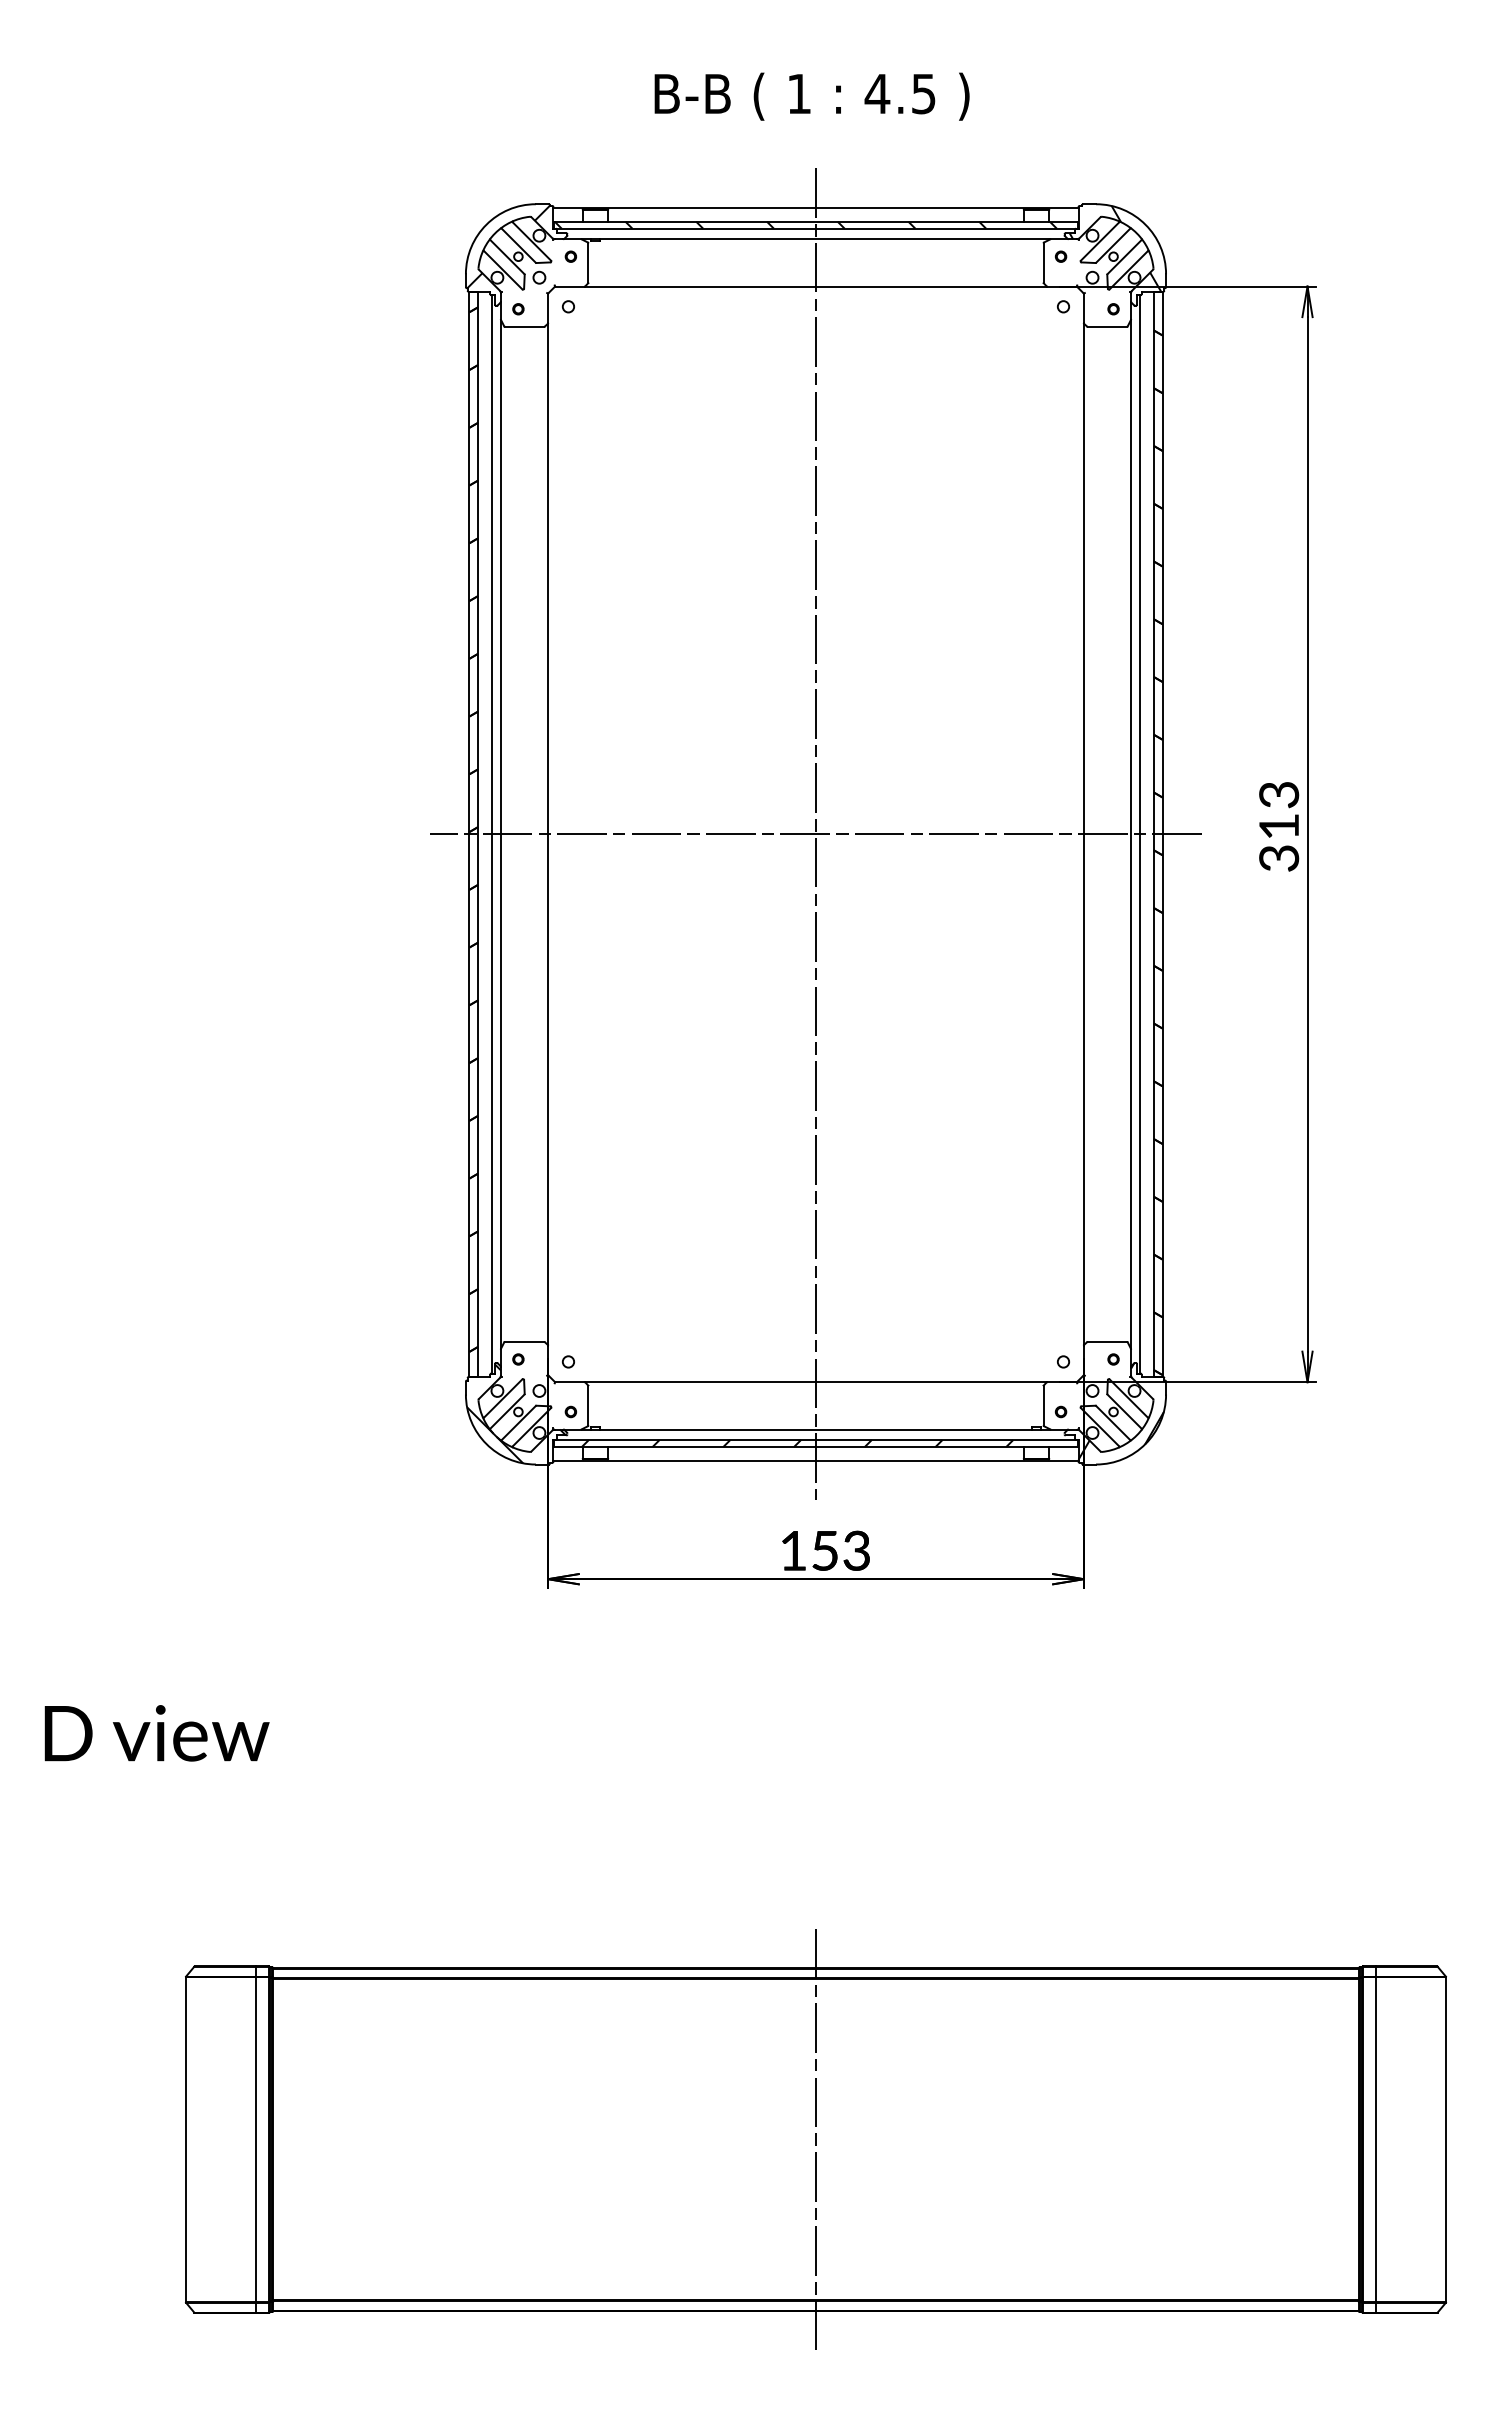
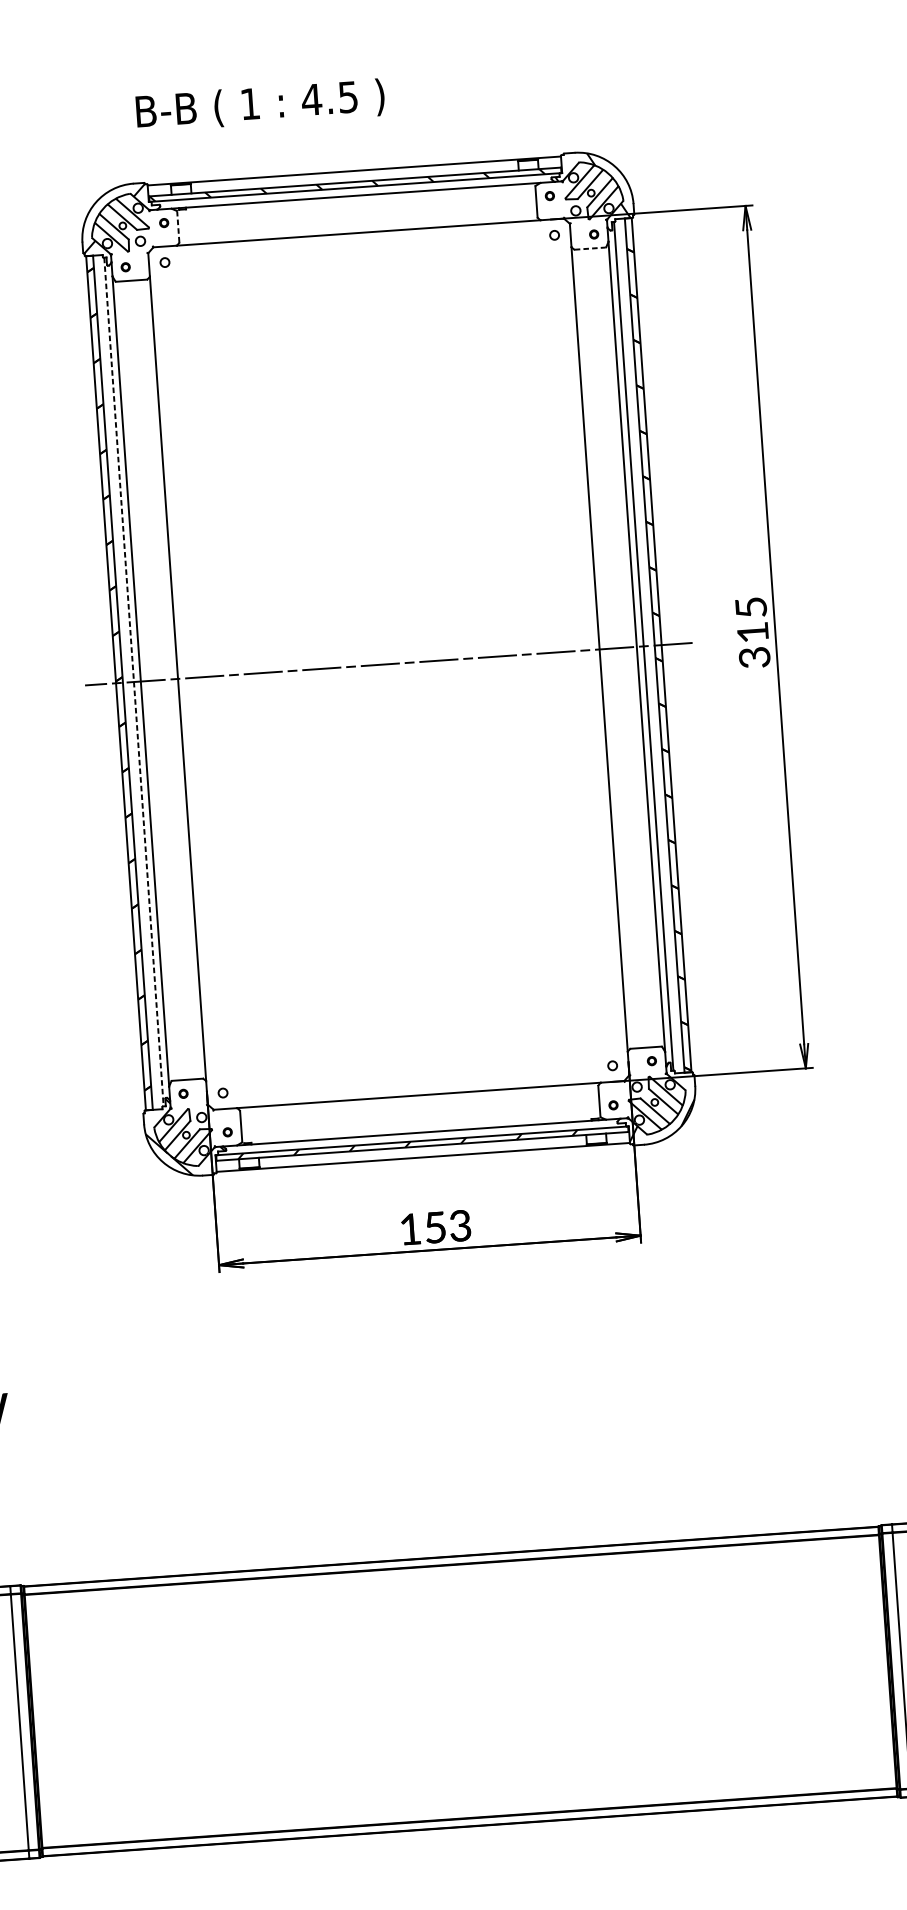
text: (811, 96) -> (260, 105), moved
line: (588, 262) -> (178, 226), solid -> dashed
line: (1107, 326) -> (590, 248), solid -> dashed
text: (1279, 795) -> (751, 608), 313 -> 315
line: (492, 834) -> (134, 682), solid -> dashed
line: (815, 834) -> (388, 664), removed
line: (815, 2139) -> (460, 1691), removed

